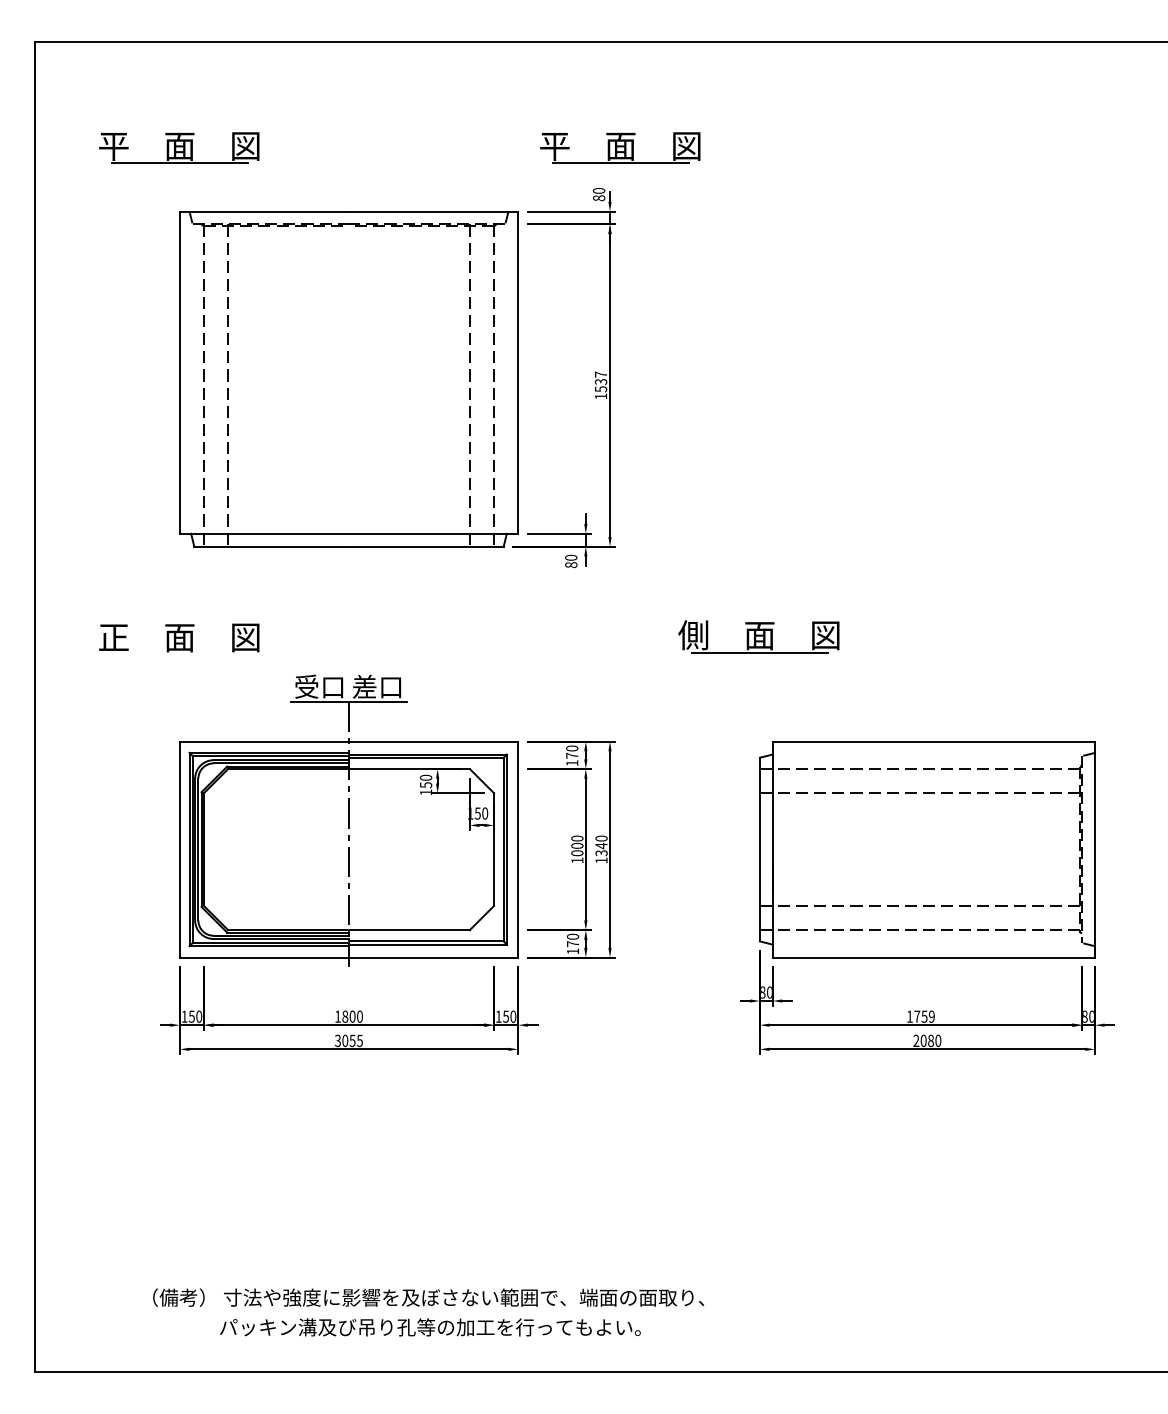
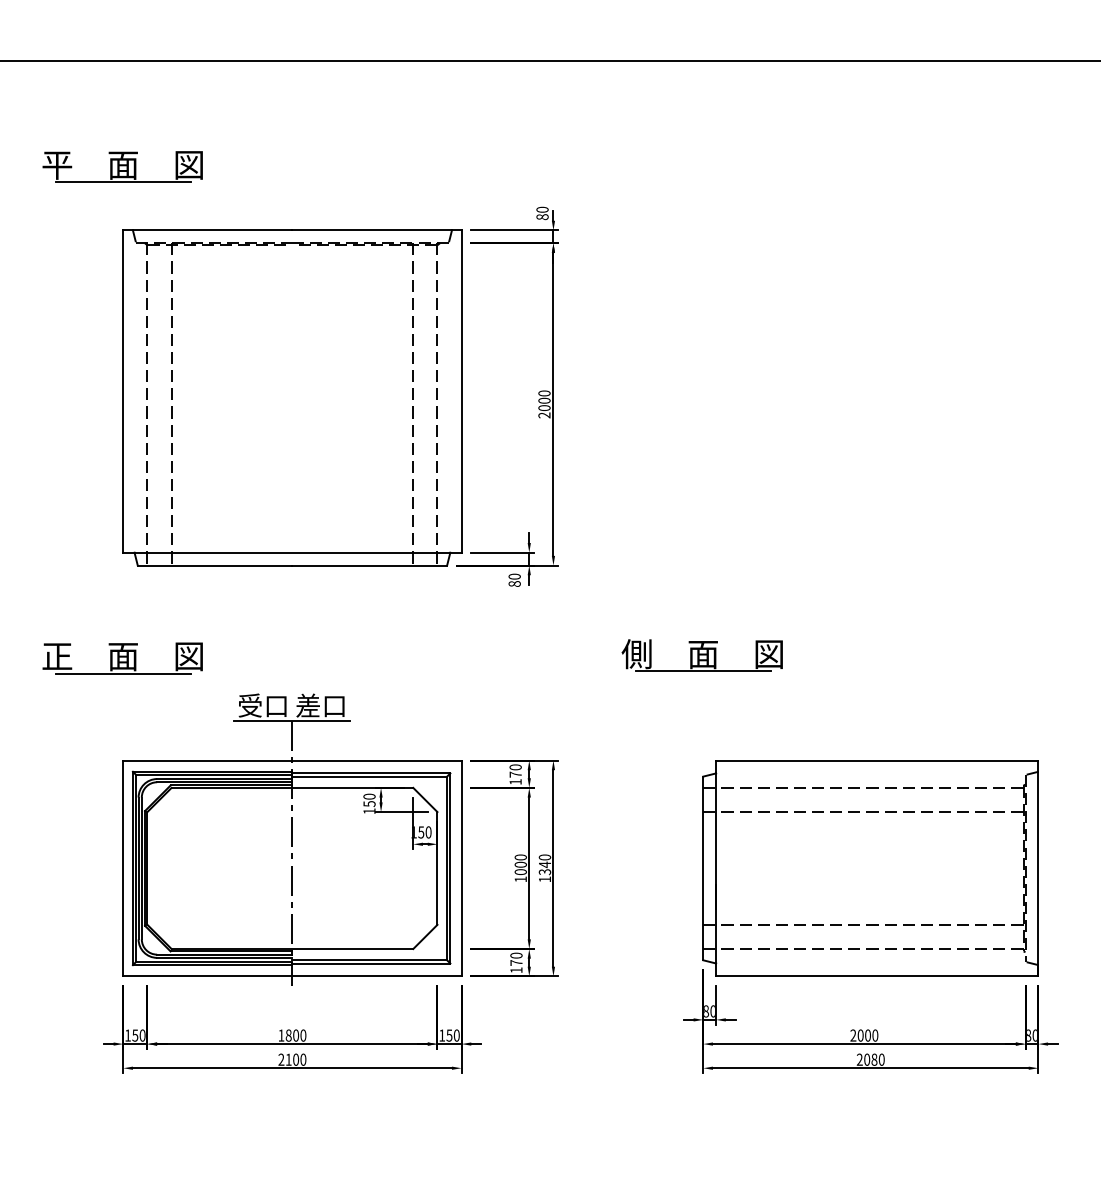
part: (620, 147) -> (563, 166), removed
text: (600, 385) -> (543, 404), 1537 -> 2000
line: (179, 654) -> (122, 673), added
text: (920, 1016) -> (863, 1035), 1759 -> 2000
text: (348, 1040) -> (291, 1059), 3055 -> 2100

